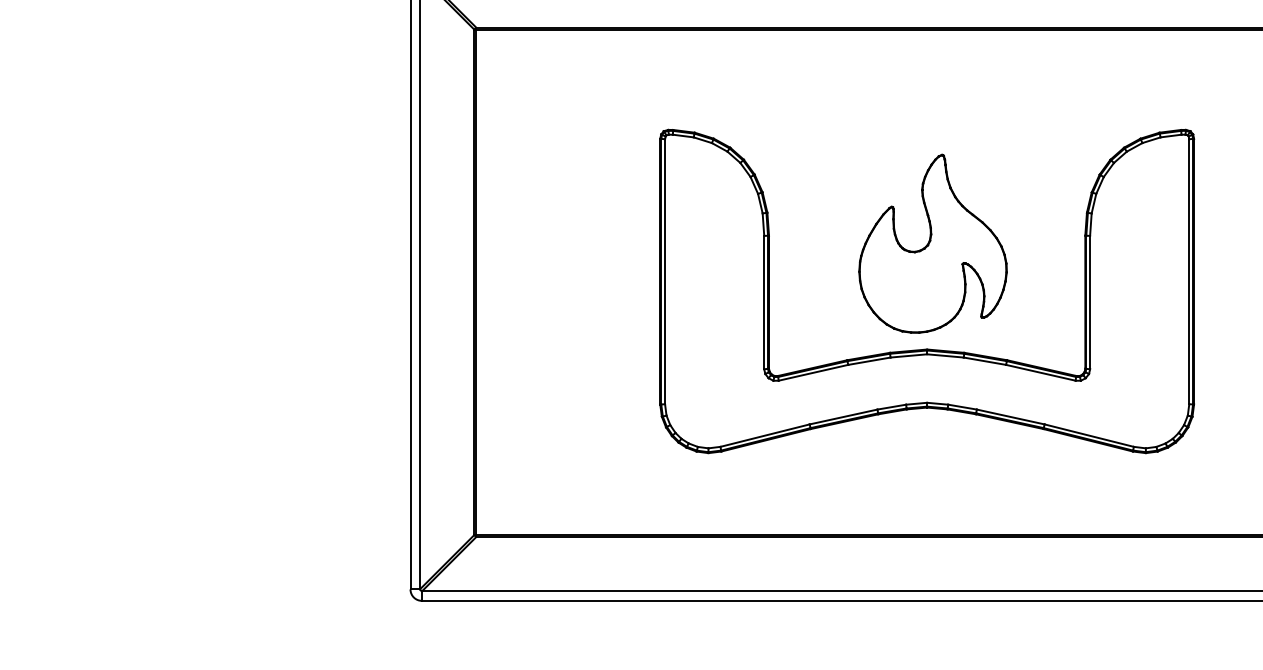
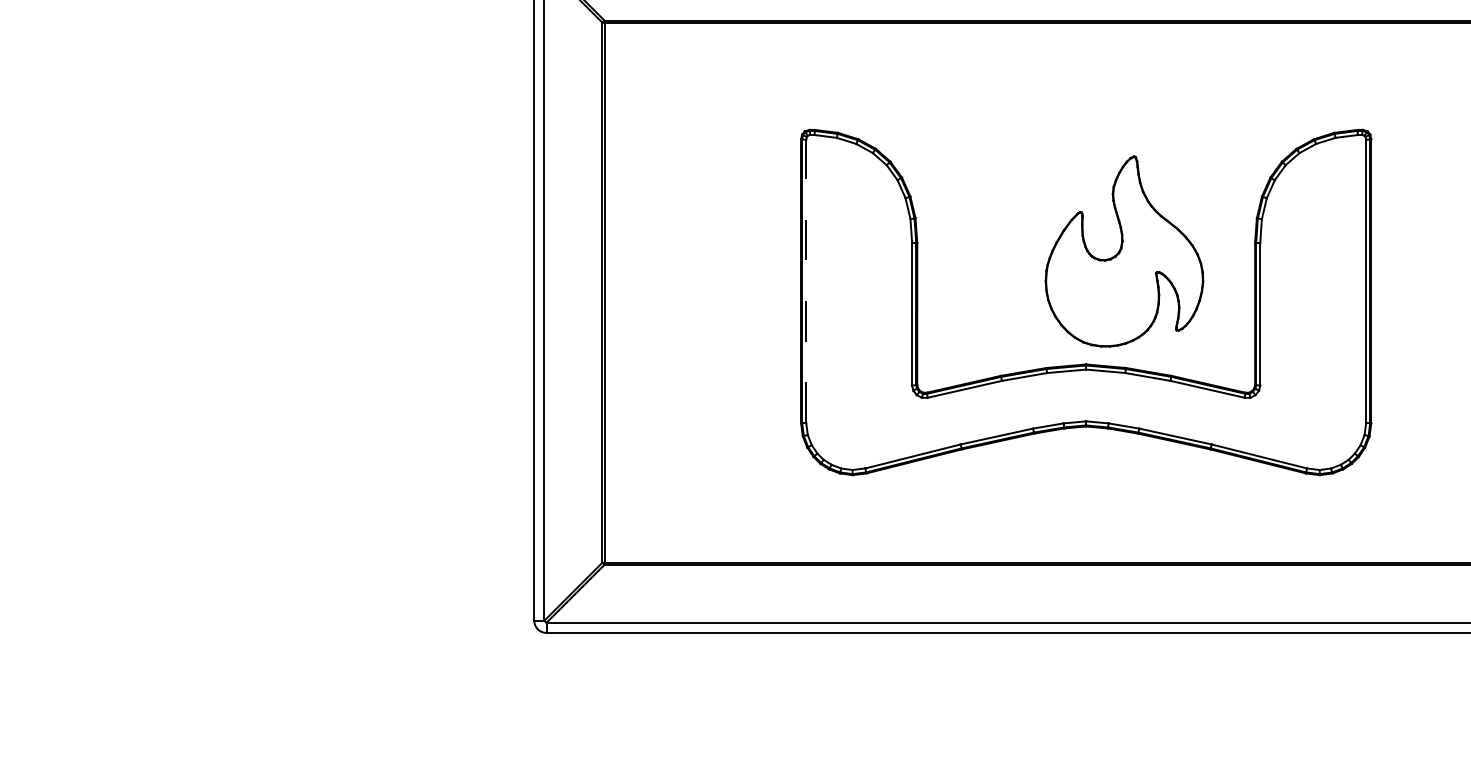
part: (933, 243) -> (1124, 251), moved
line: (665, 271) -> (806, 281), solid -> dashed

